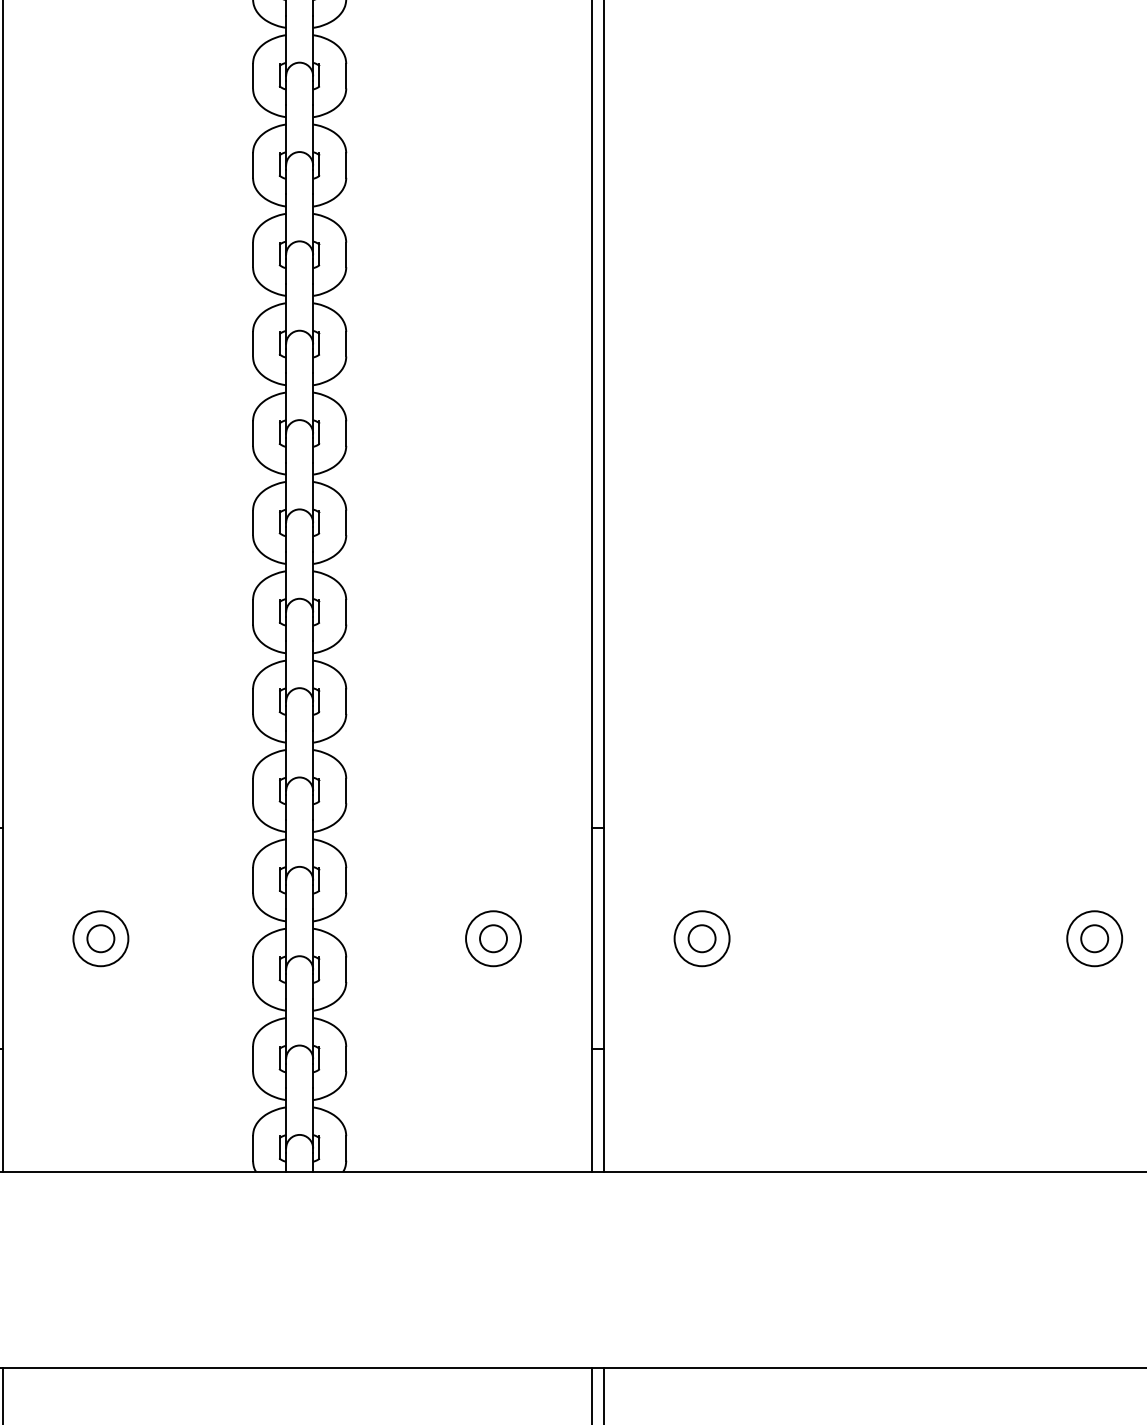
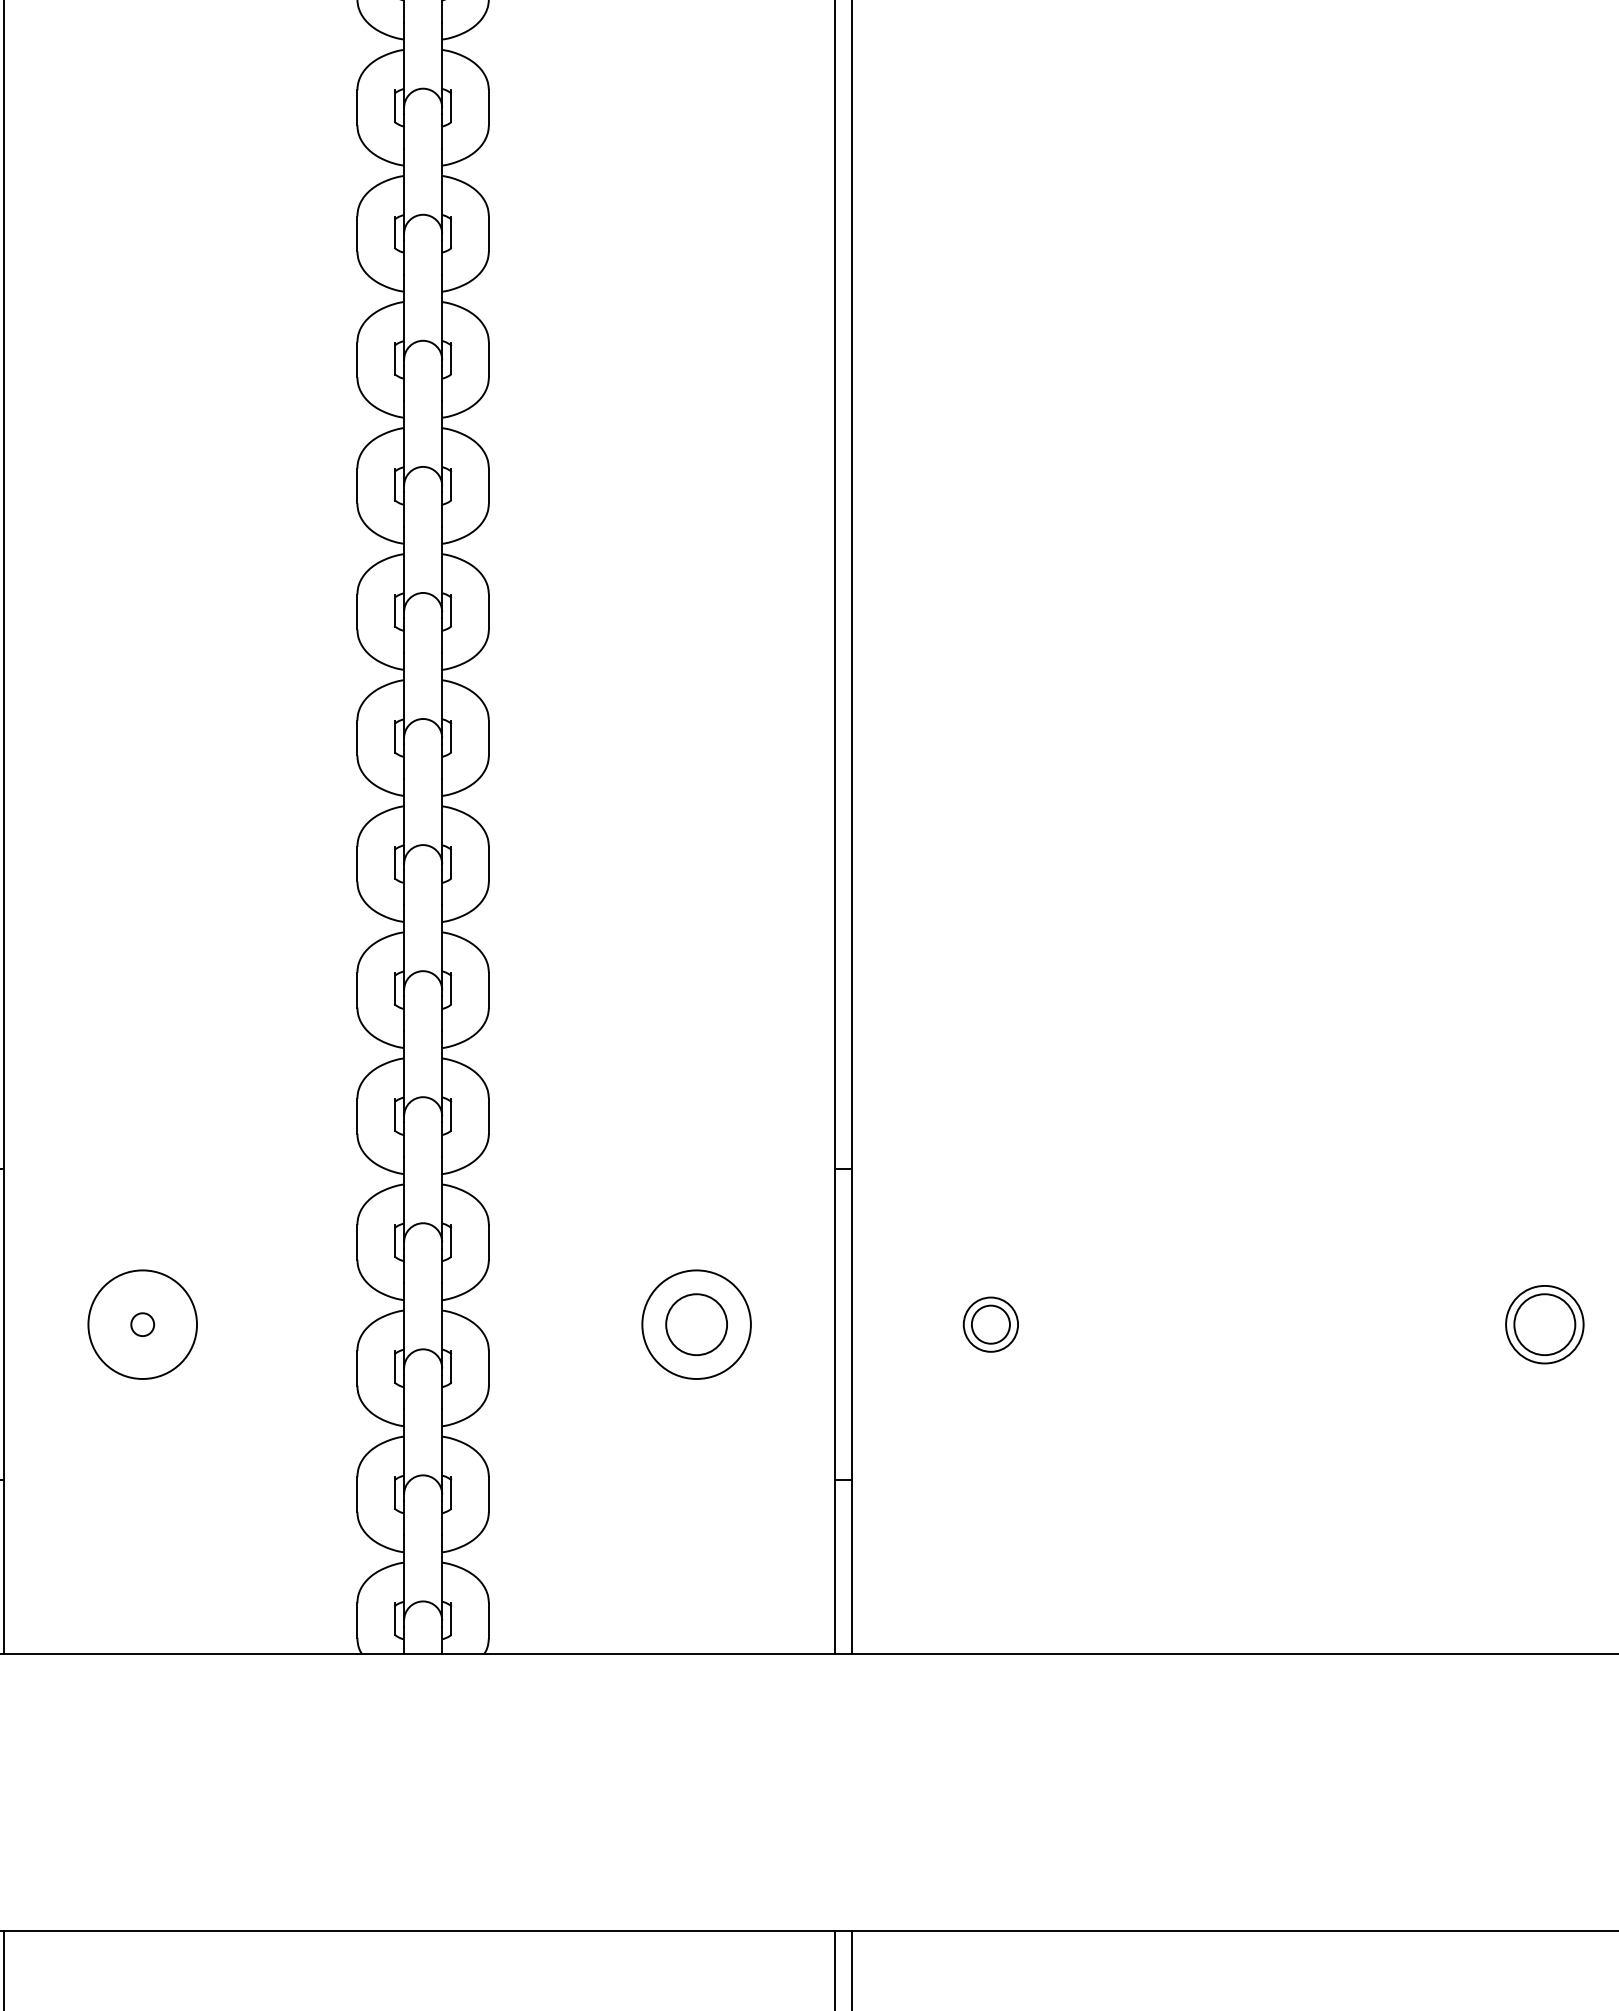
circle: (100, 938) -> (142, 1324), size x0.6
circle: (100, 938) -> (142, 1324), size x1.4
circle: (493, 938) -> (696, 1324), size x1.4
circle: (493, 938) -> (696, 1324), size x1.6
circle: (701, 938) -> (990, 1324), size x0.7
circle: (1094, 938) -> (1544, 1324), size x1.6

